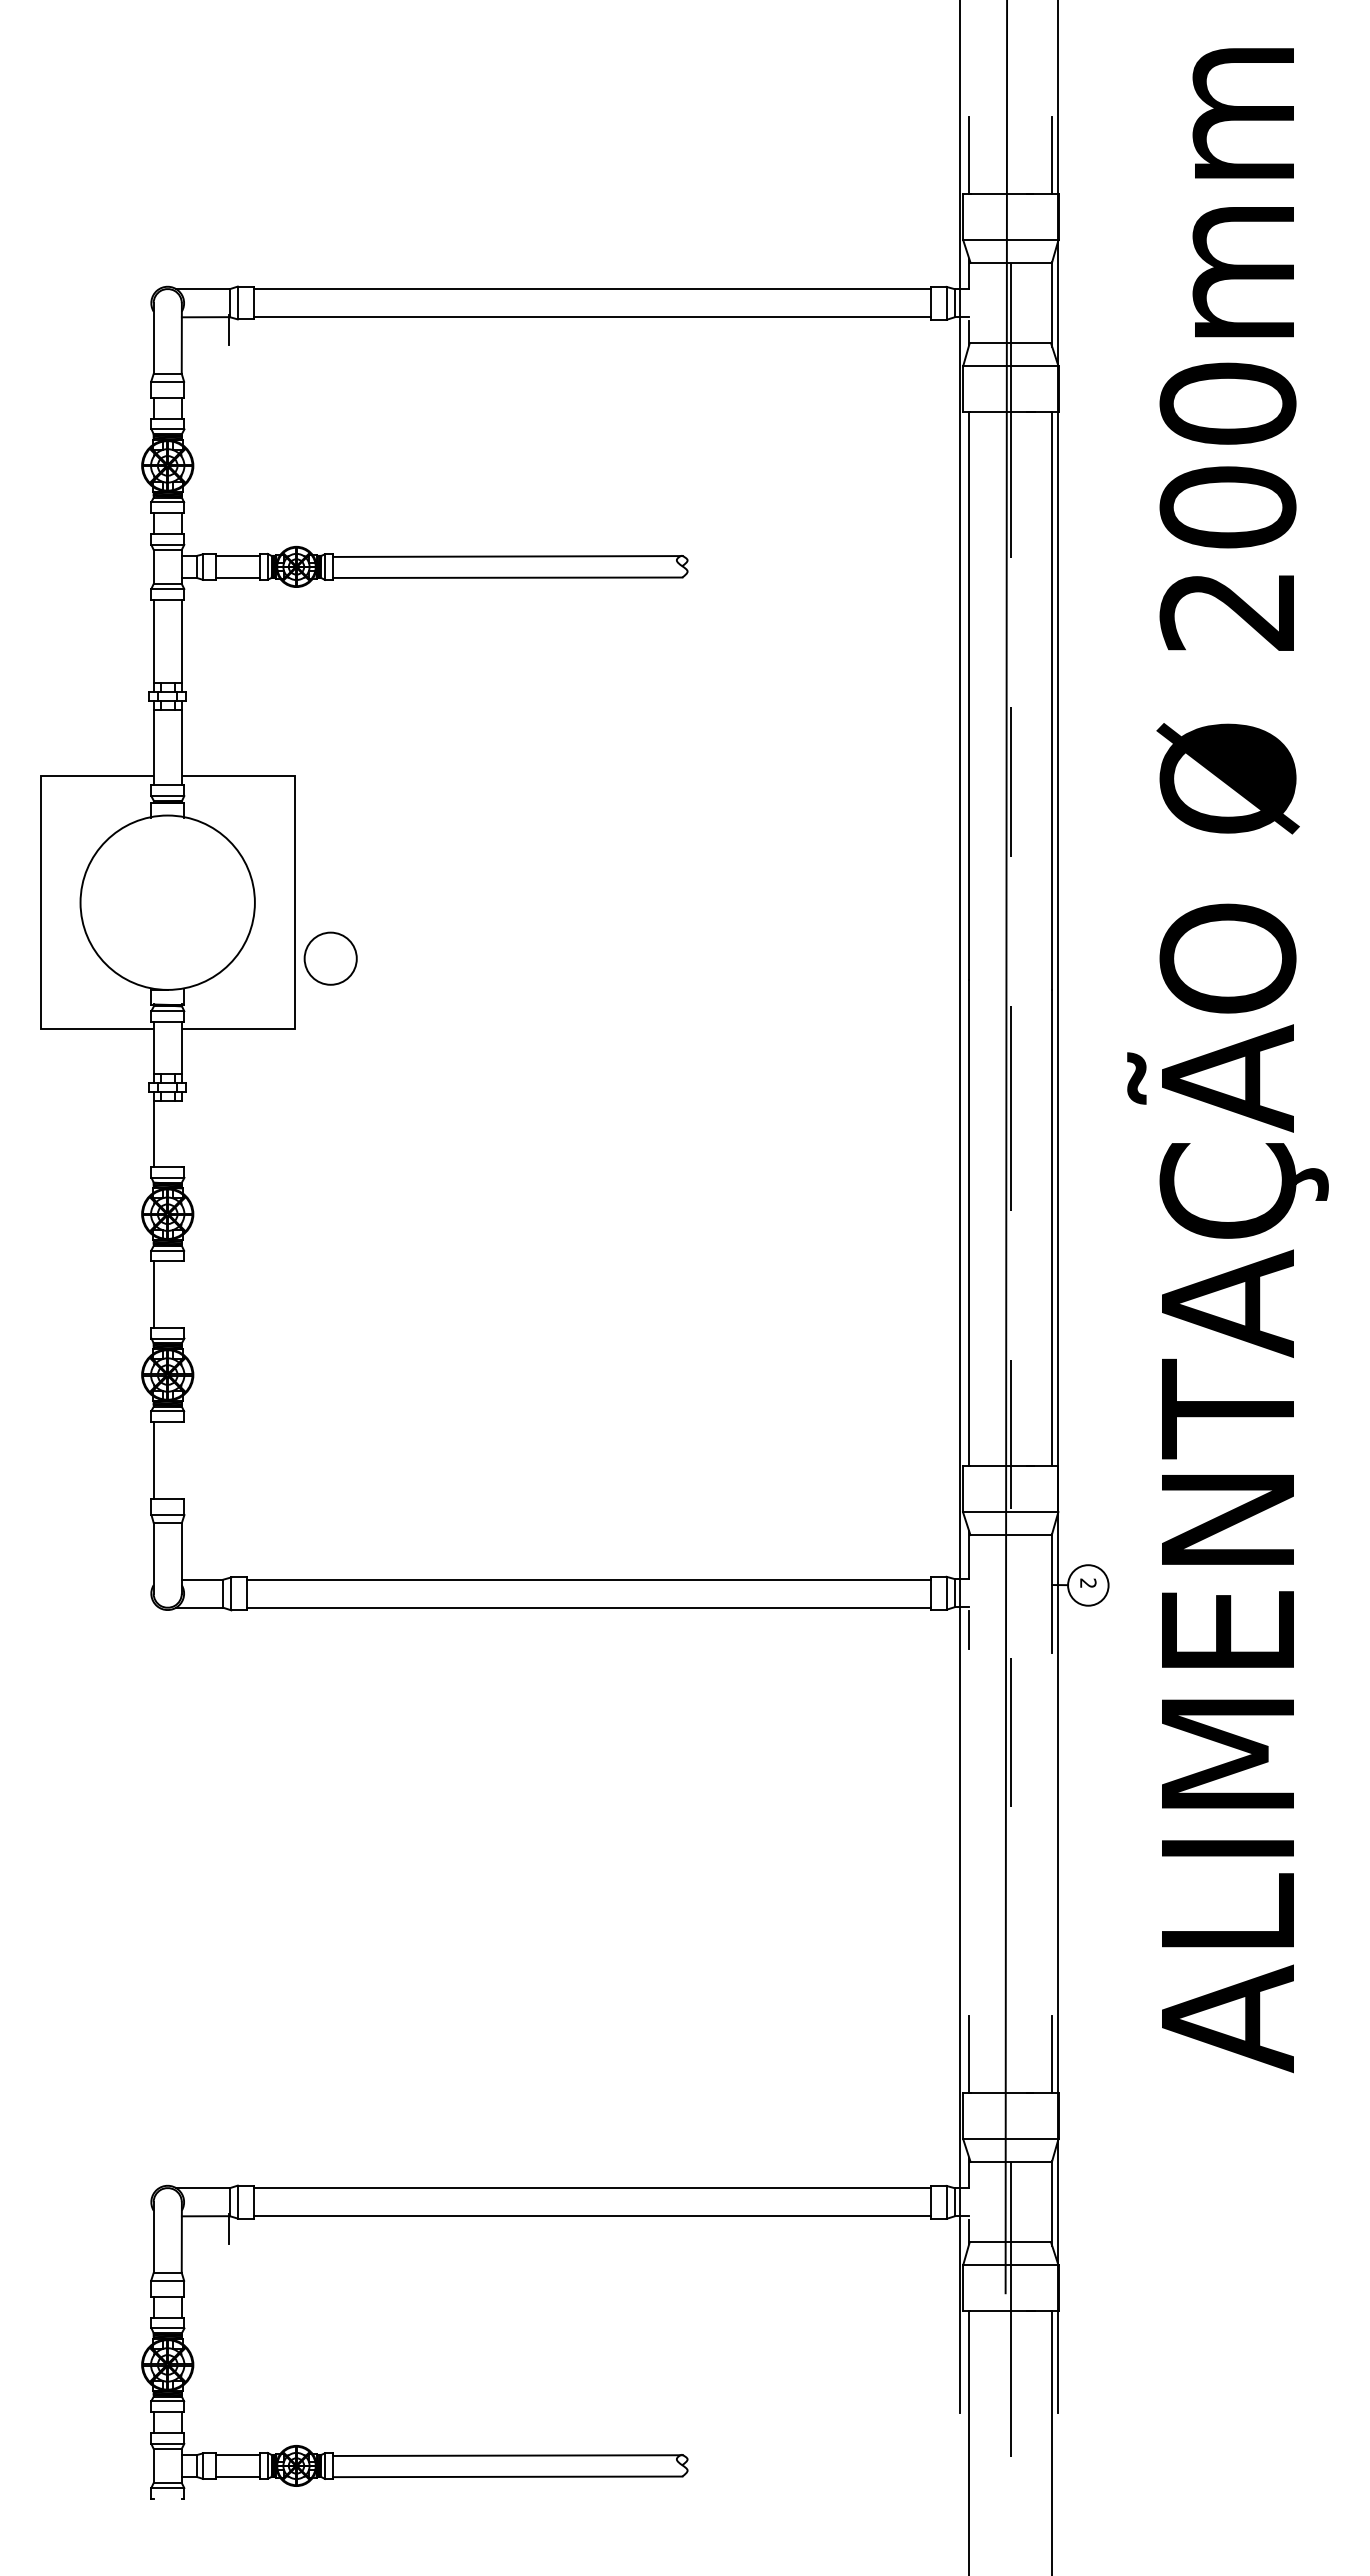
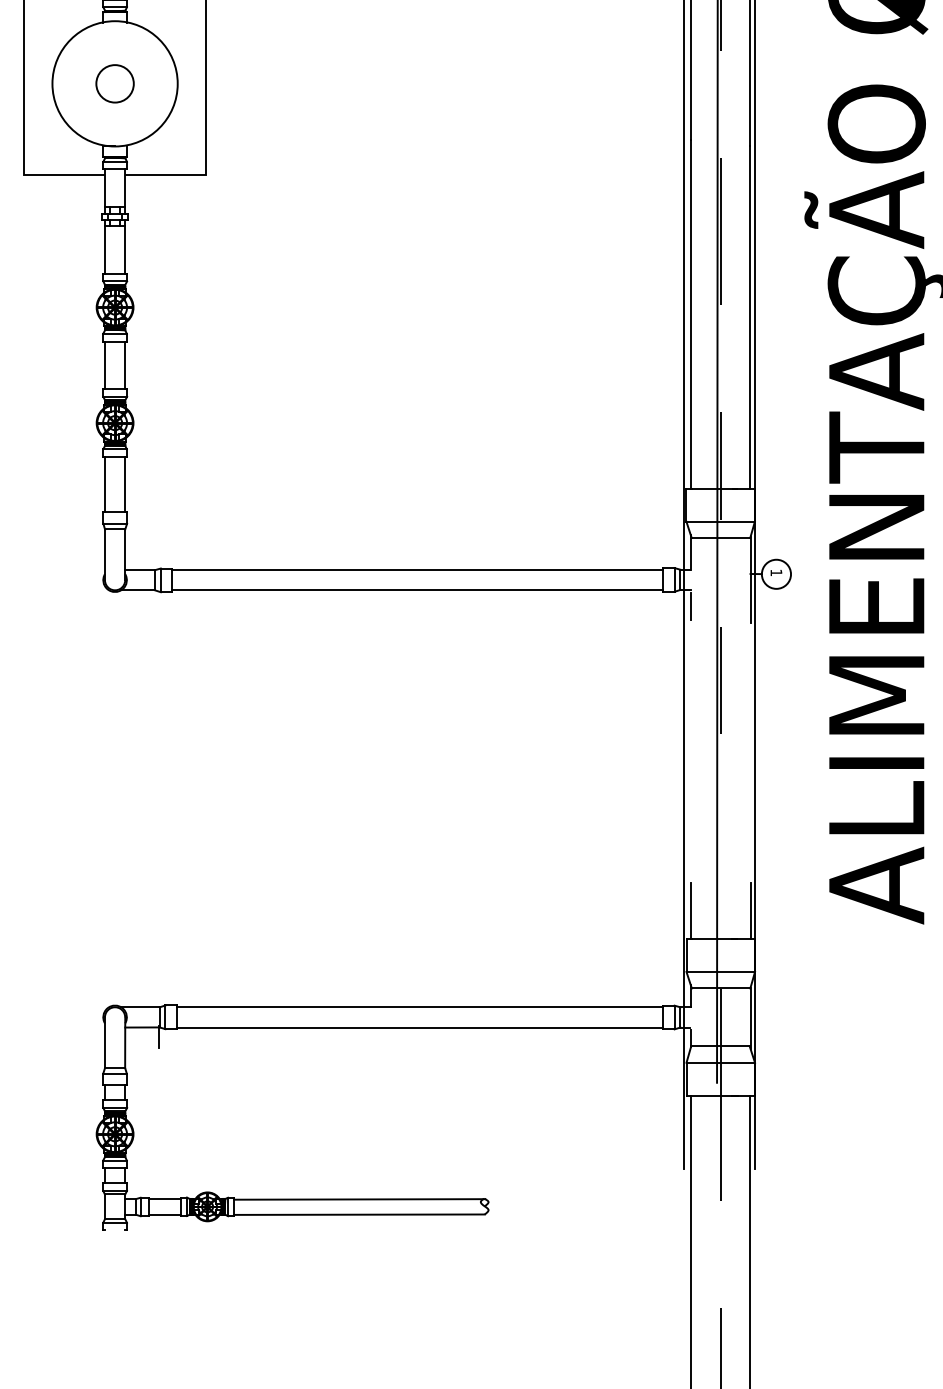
circle: (330, 958) -> (114, 83), moved
line: (181, 1133) -> (124, 249), added
line: (181, 1294) -> (124, 365), added
line: (181, 1460) -> (124, 484), added
text: (1088, 1582) -> (776, 572), 2 -> 1

